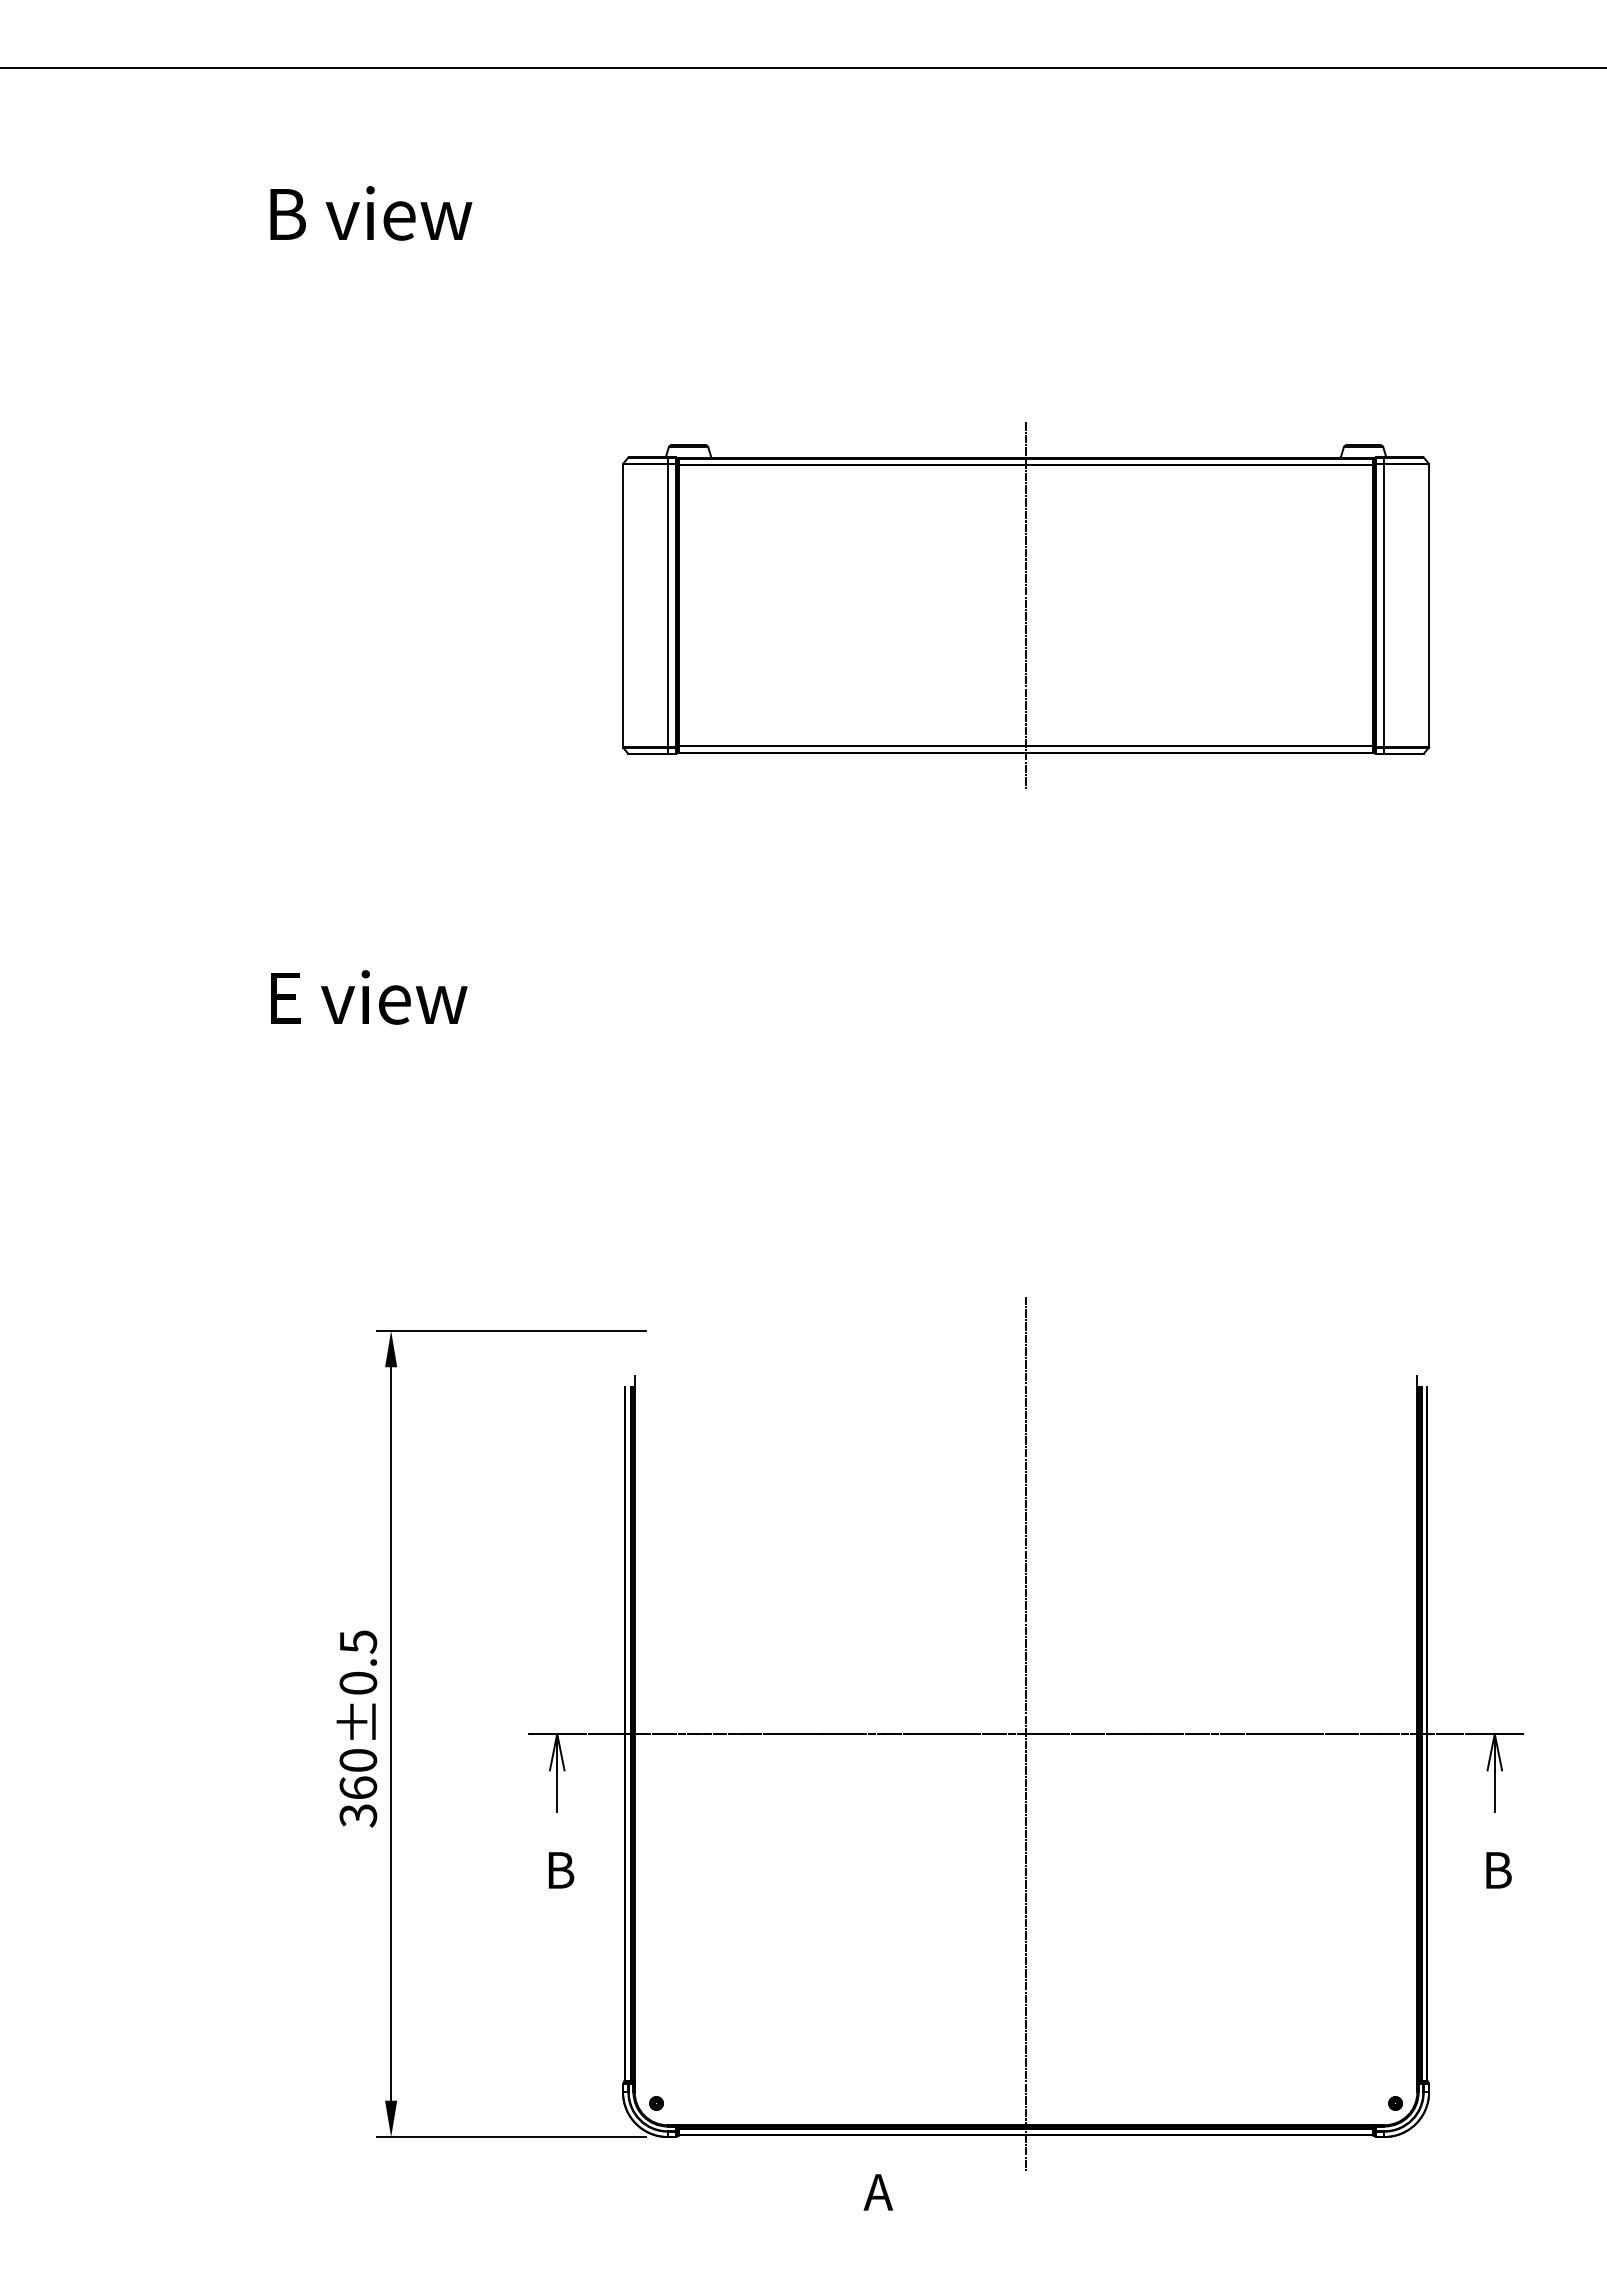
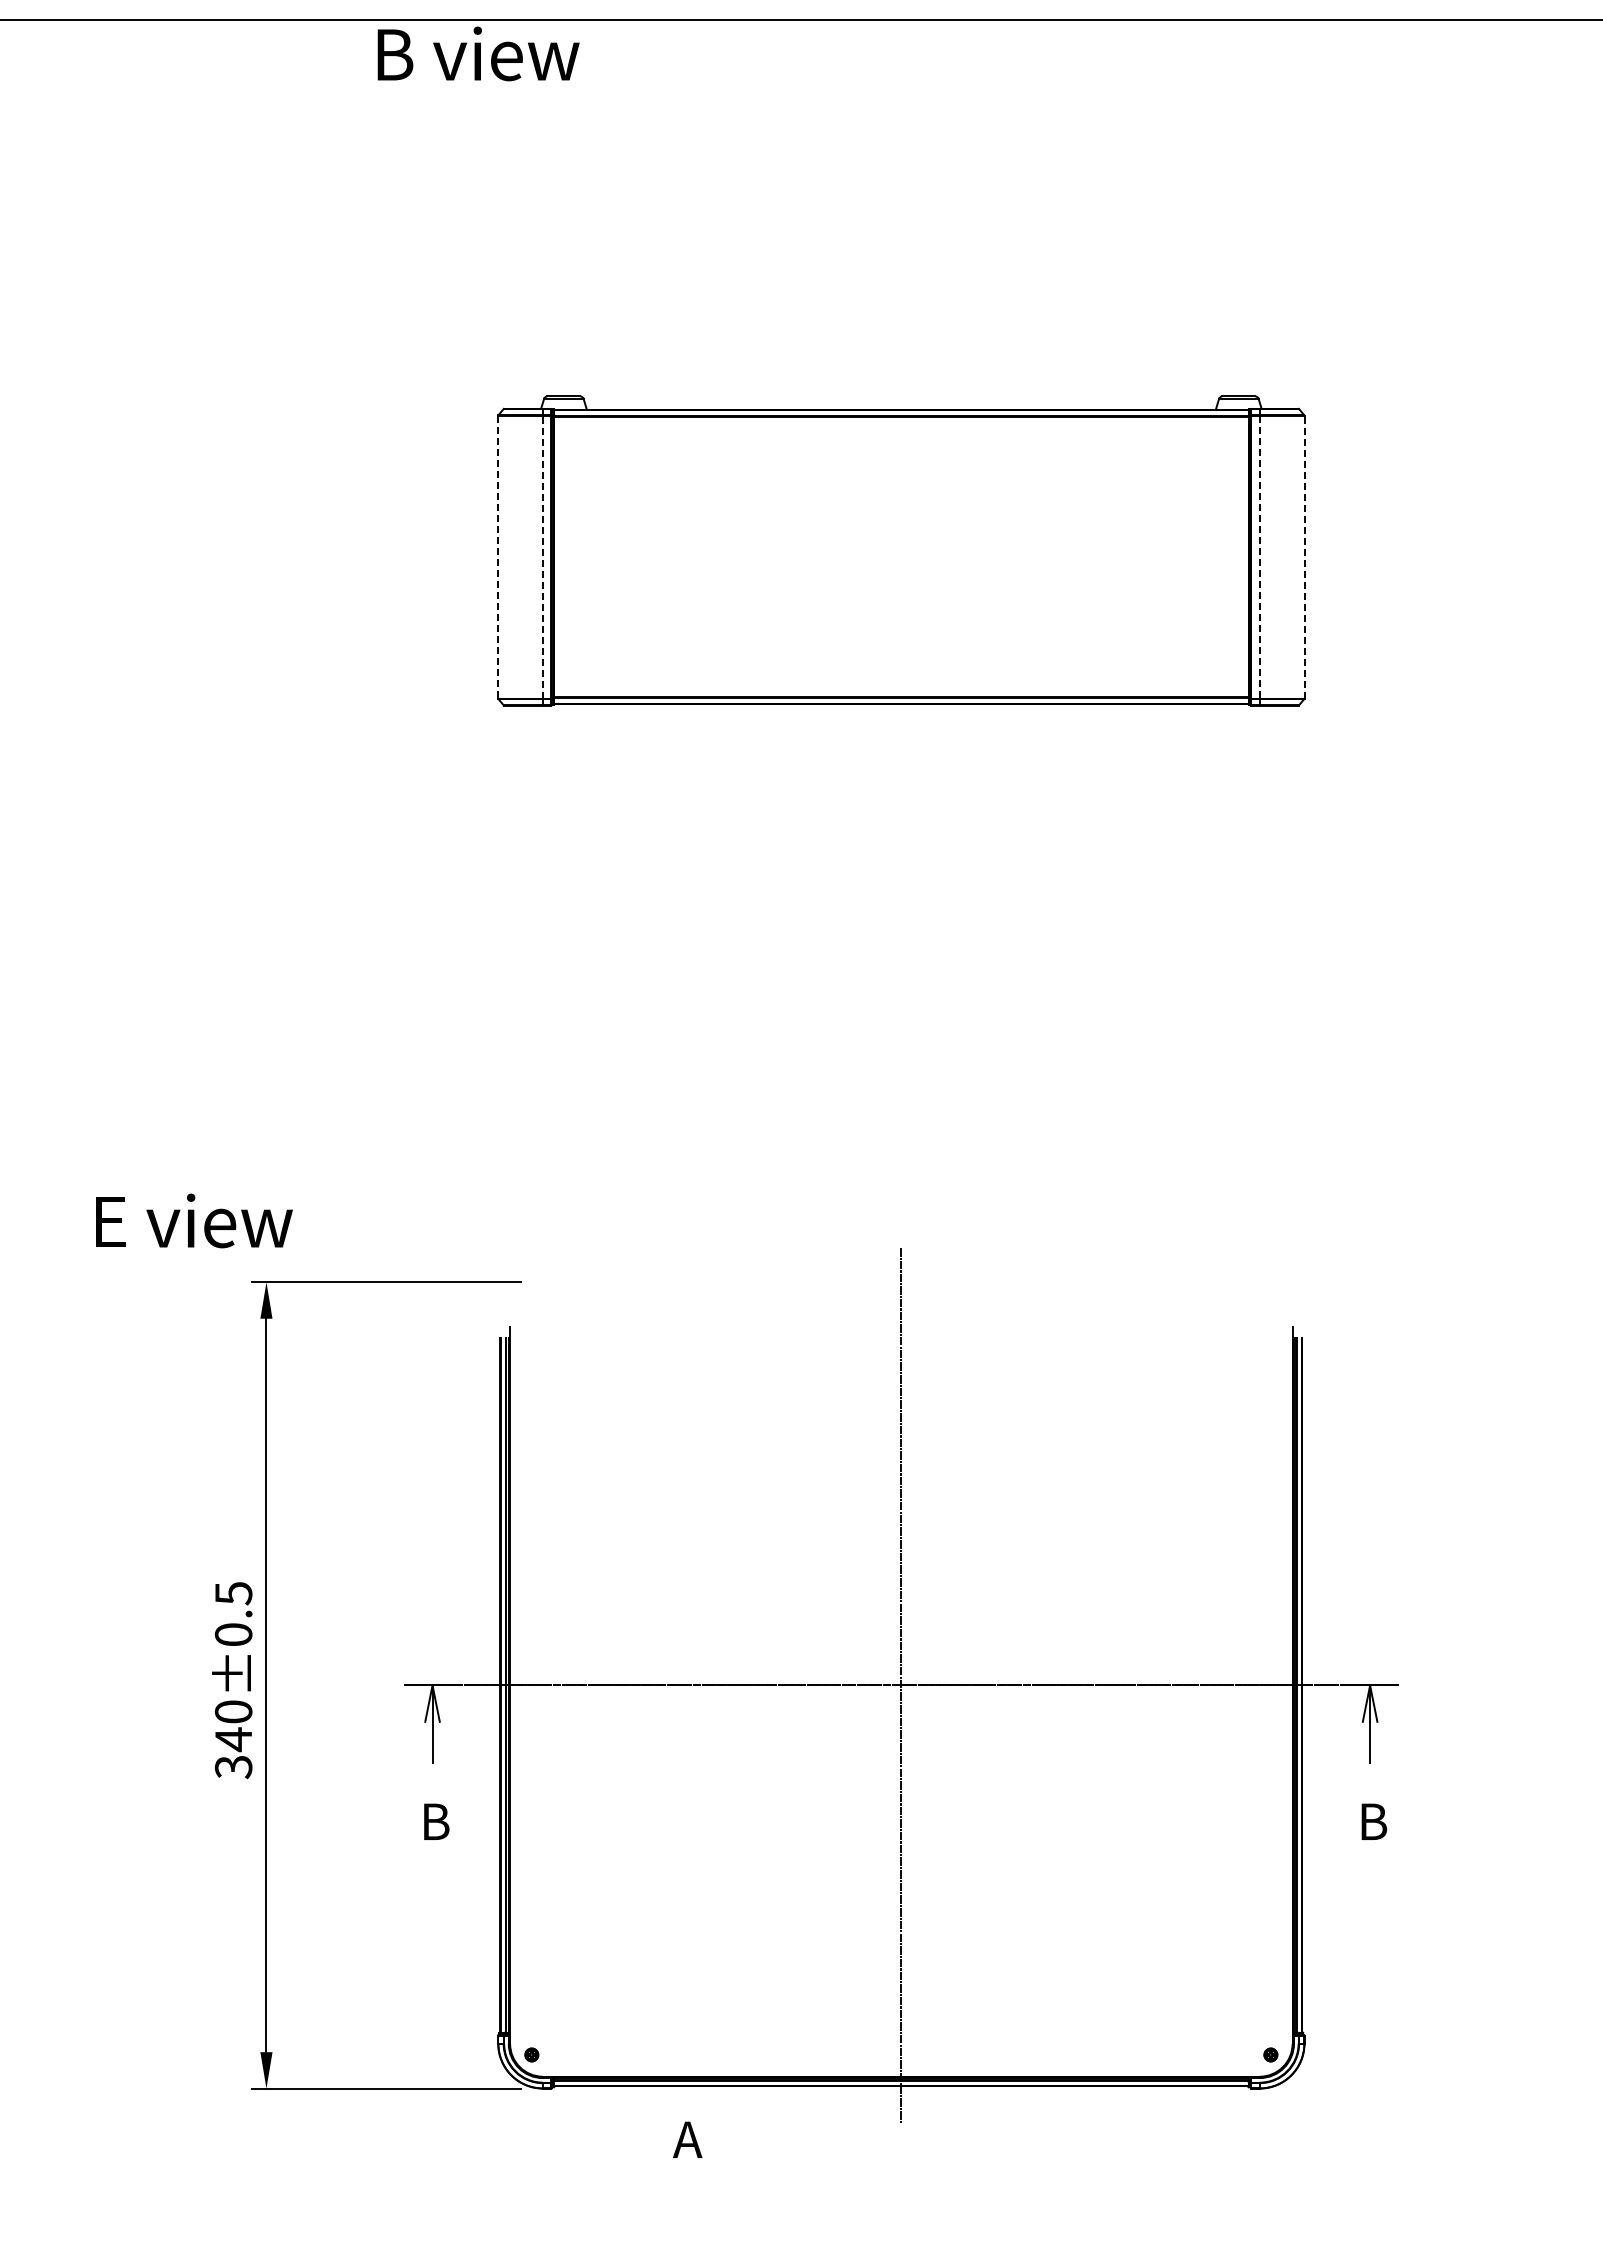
text: (371, 213) -> (478, 53), moved
line: (667, 605) -> (542, 556), solid -> dashed
line: (1026, 605) -> (901, 556), removed
line: (1429, 605) -> (1304, 556), solid -> dashed
line: (622, 606) -> (497, 557), solid -> dashed
line: (1384, 606) -> (1259, 557), solid -> dashed
text: (369, 997) -> (194, 1220), moved
text: (358, 1787) -> (233, 1738), 360±0.5 -> 340±0.5
text: (878, 2192) -> (687, 2139), moved

